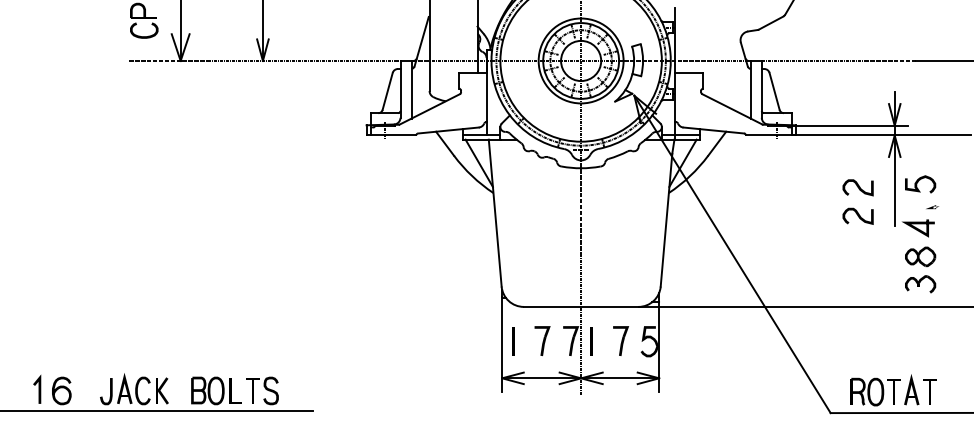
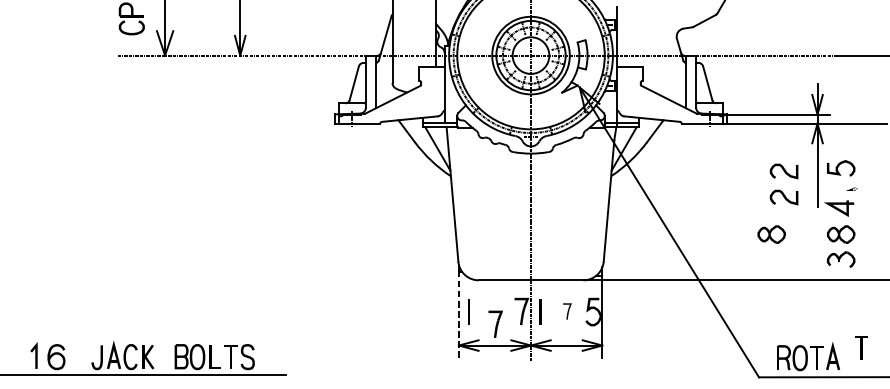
part: (844, 256) -> (771, 234), added
part: (542, 340) -> (495, 323), moved
part: (620, 340) -> (566, 310), size x0.6
line: (502, 344) -> (459, 314), solid -> dashed
part: (929, 391) -> (861, 347), moved

